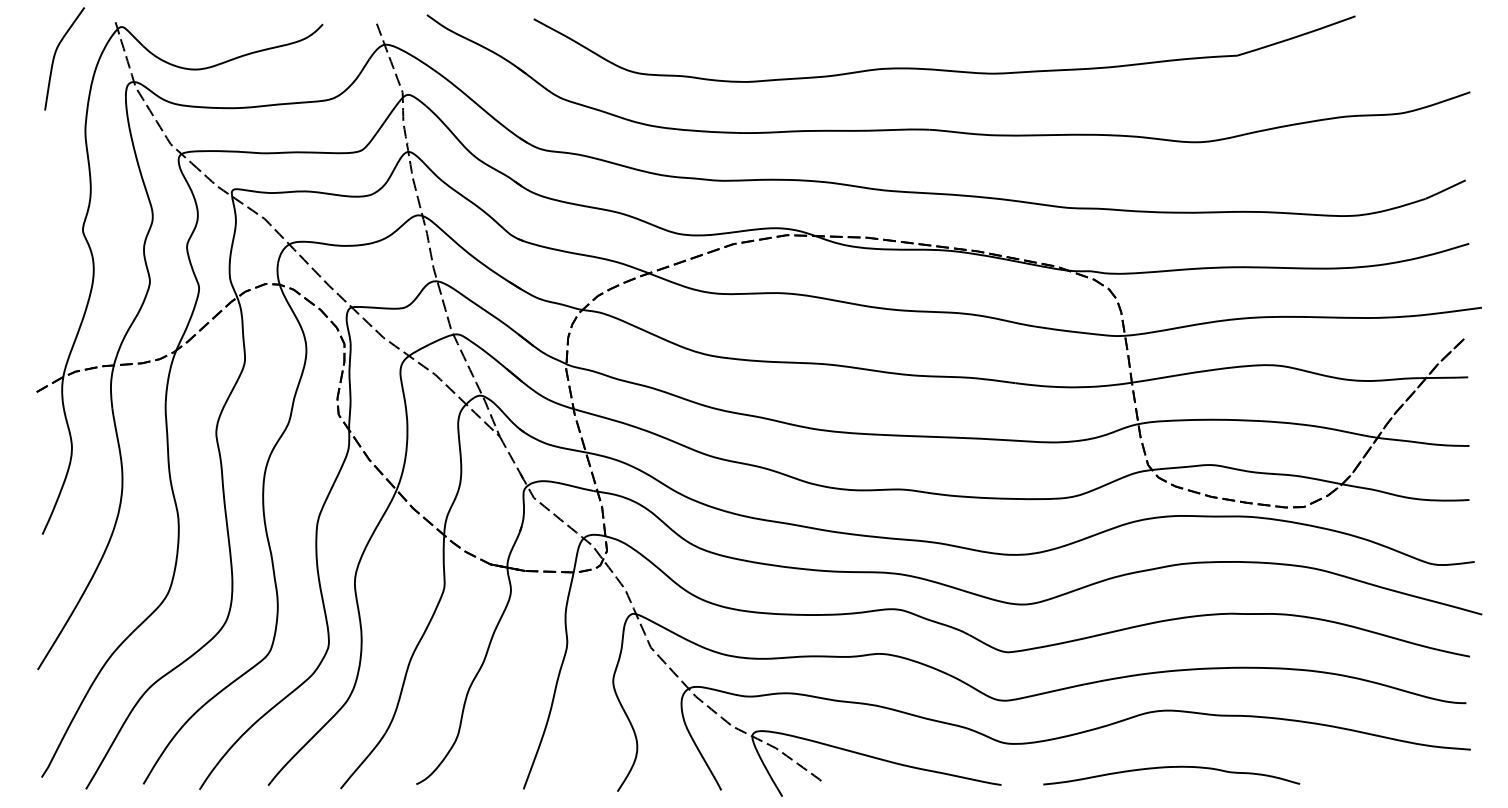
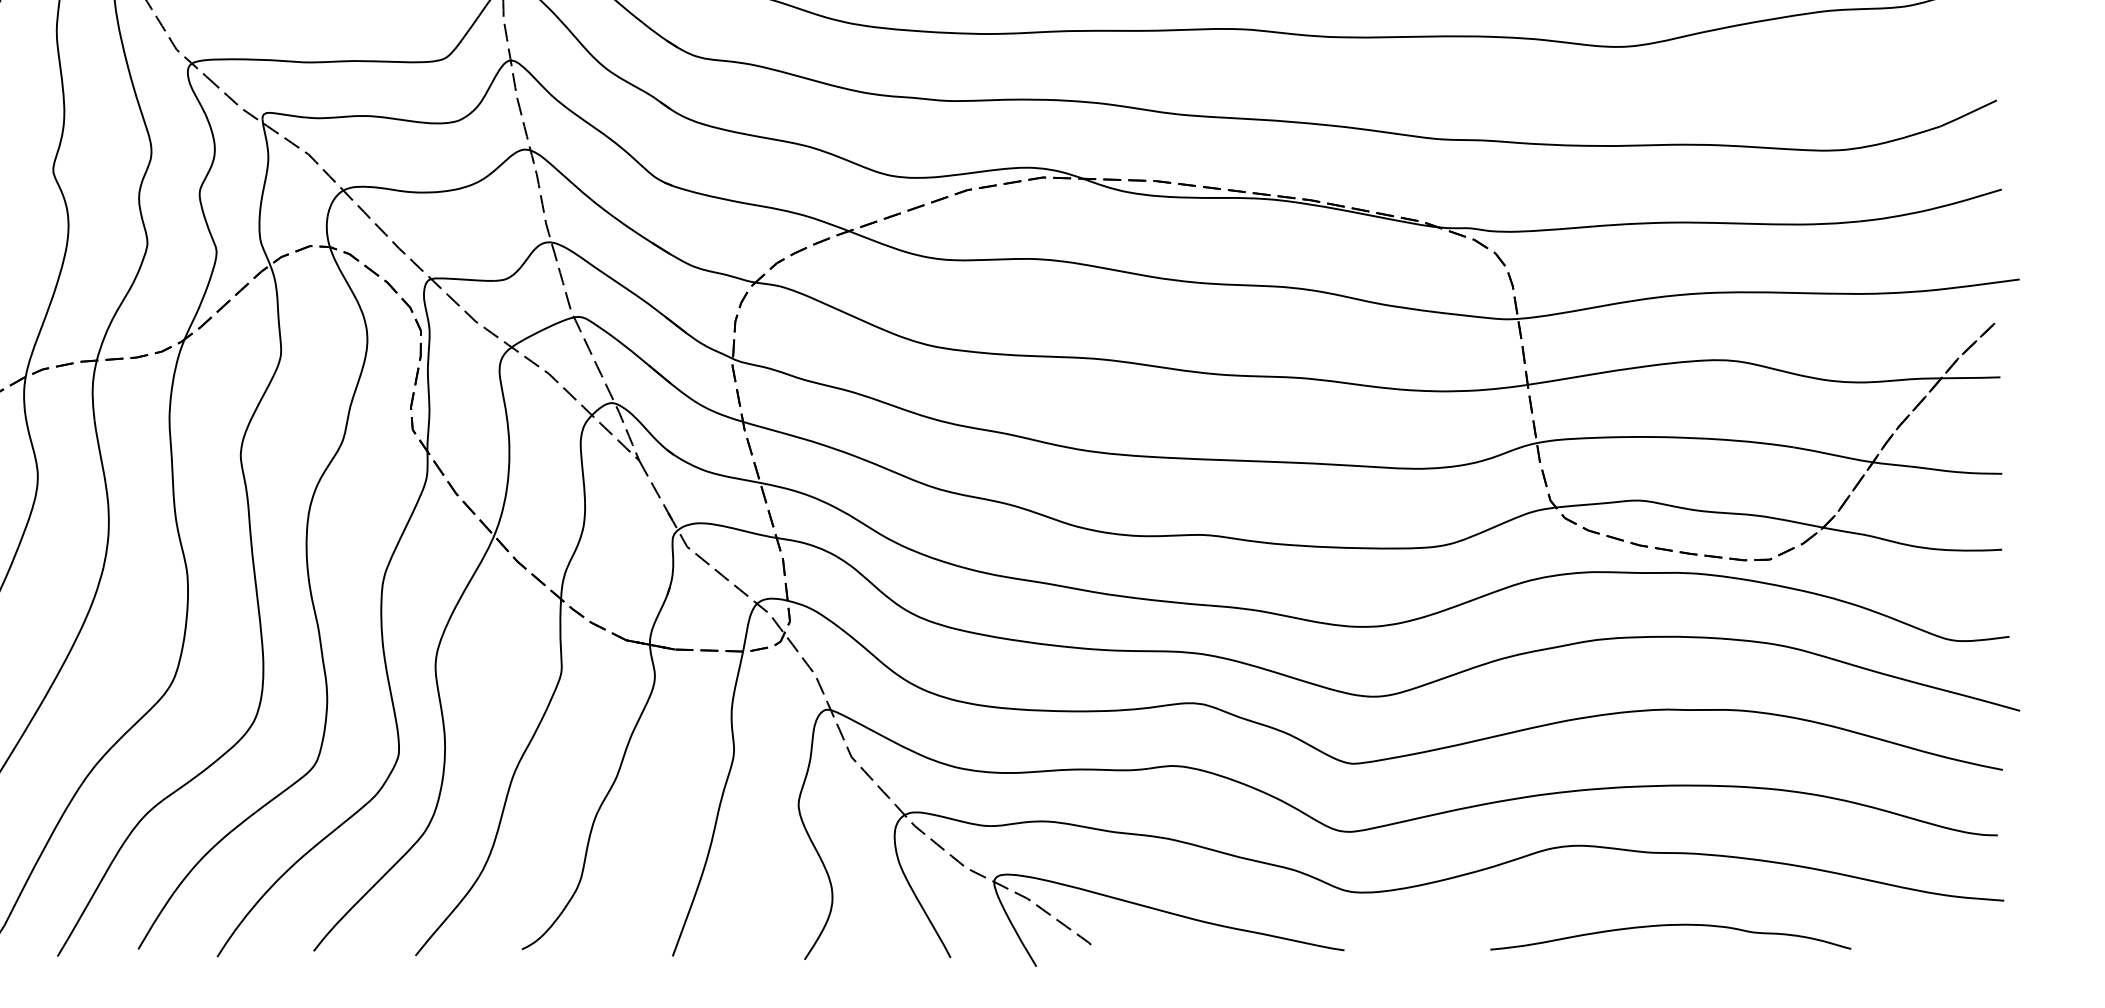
curve: (1171, 767) -> (1670, 925), moved

